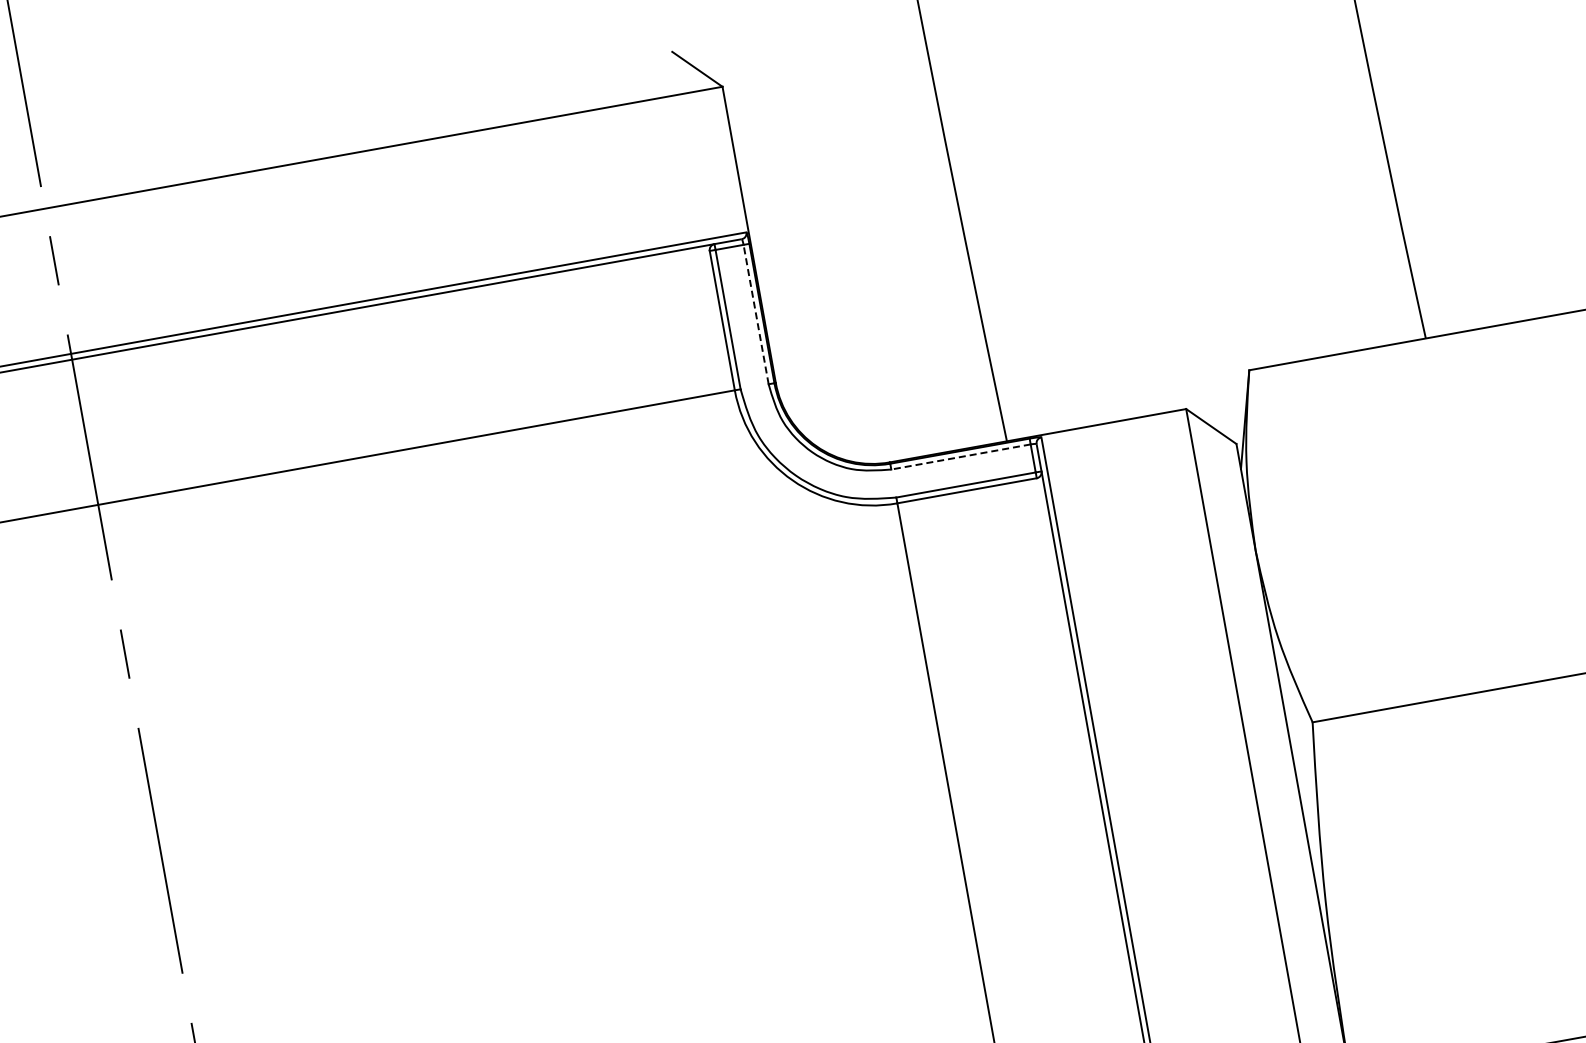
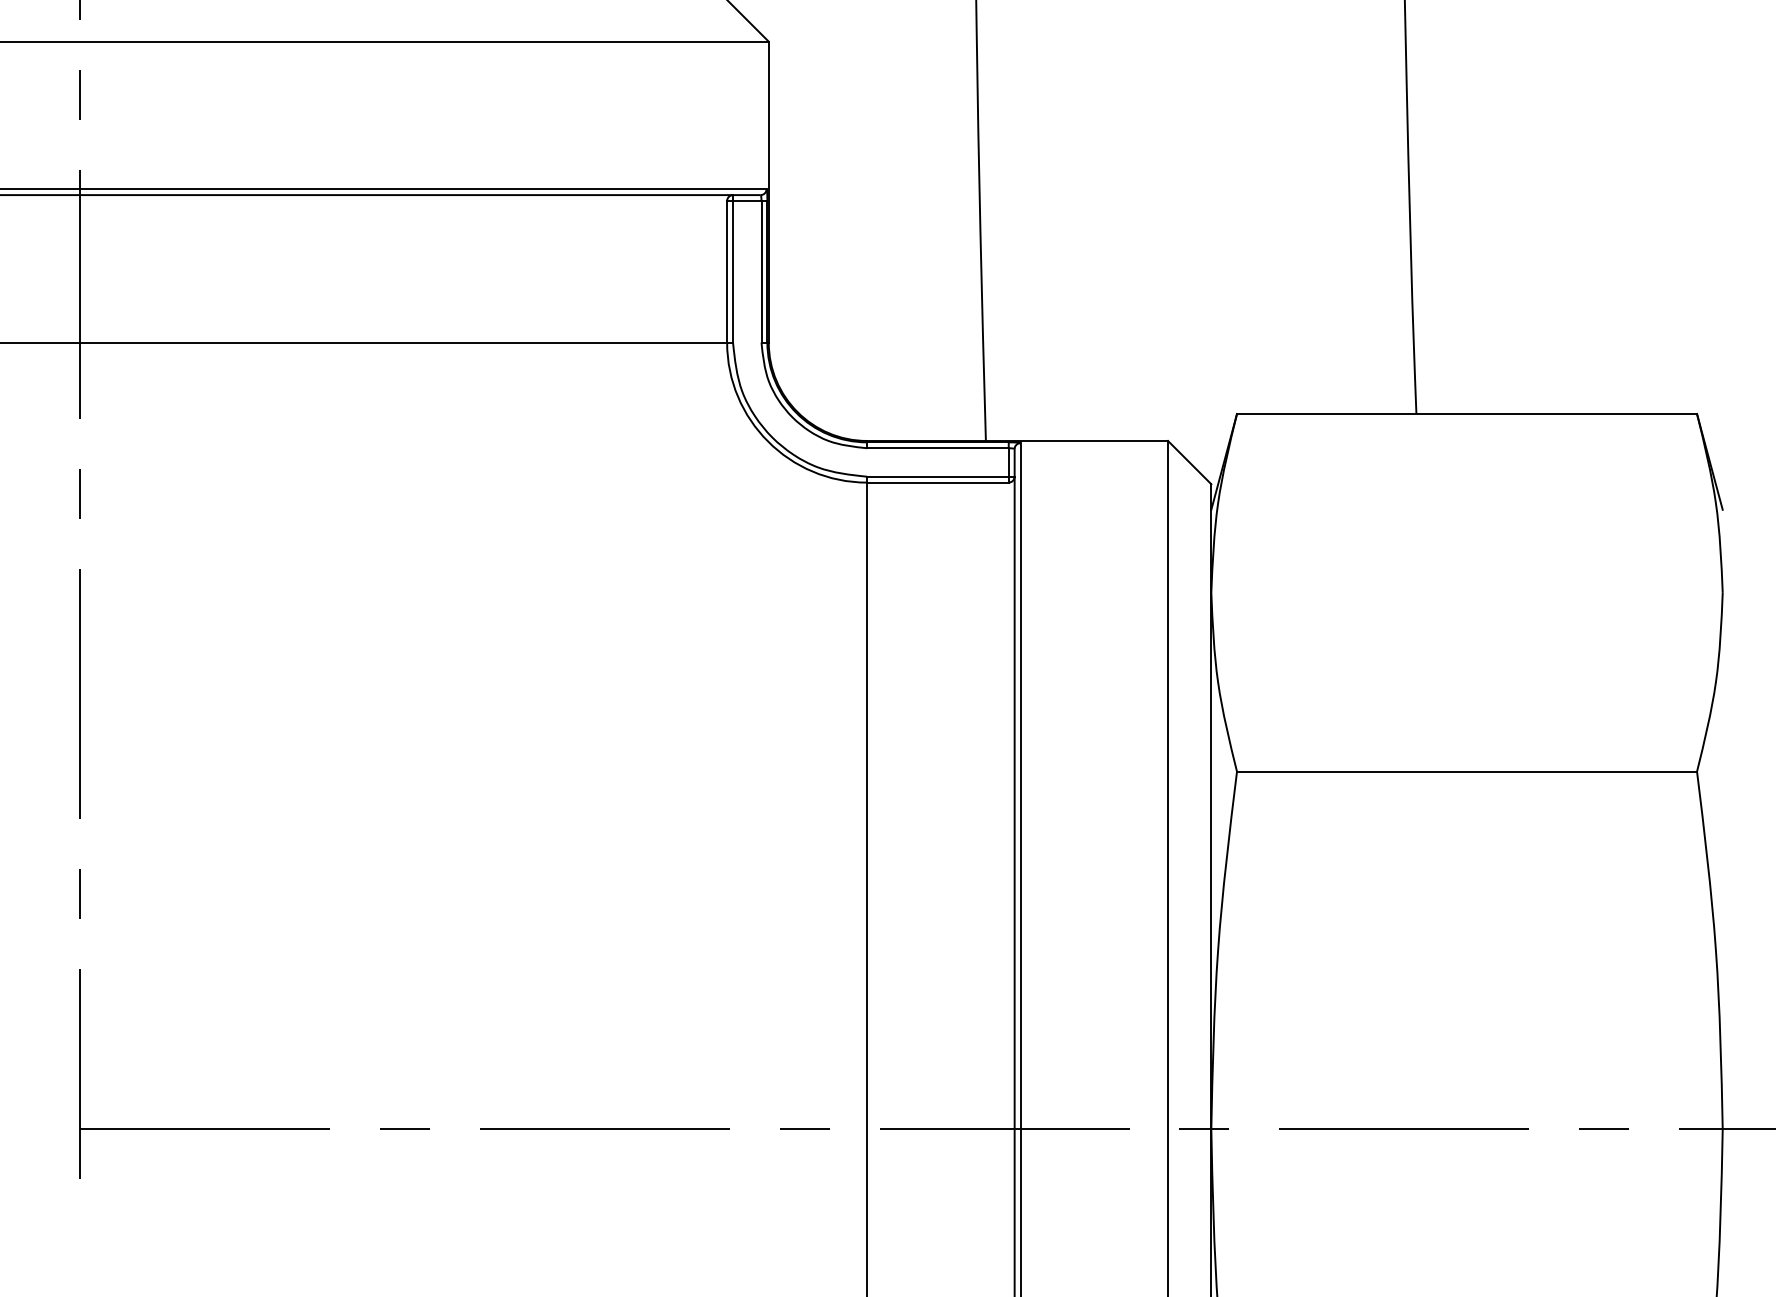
line: (756, 314) -> (761, 271), dashed -> solid
line: (960, 457) -> (937, 448), dashed -> solid

